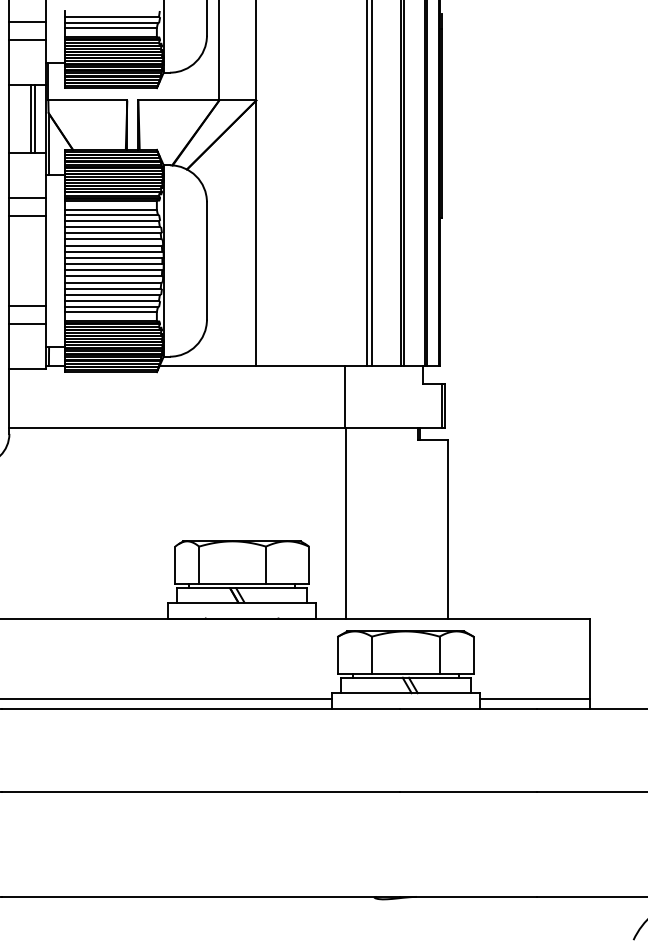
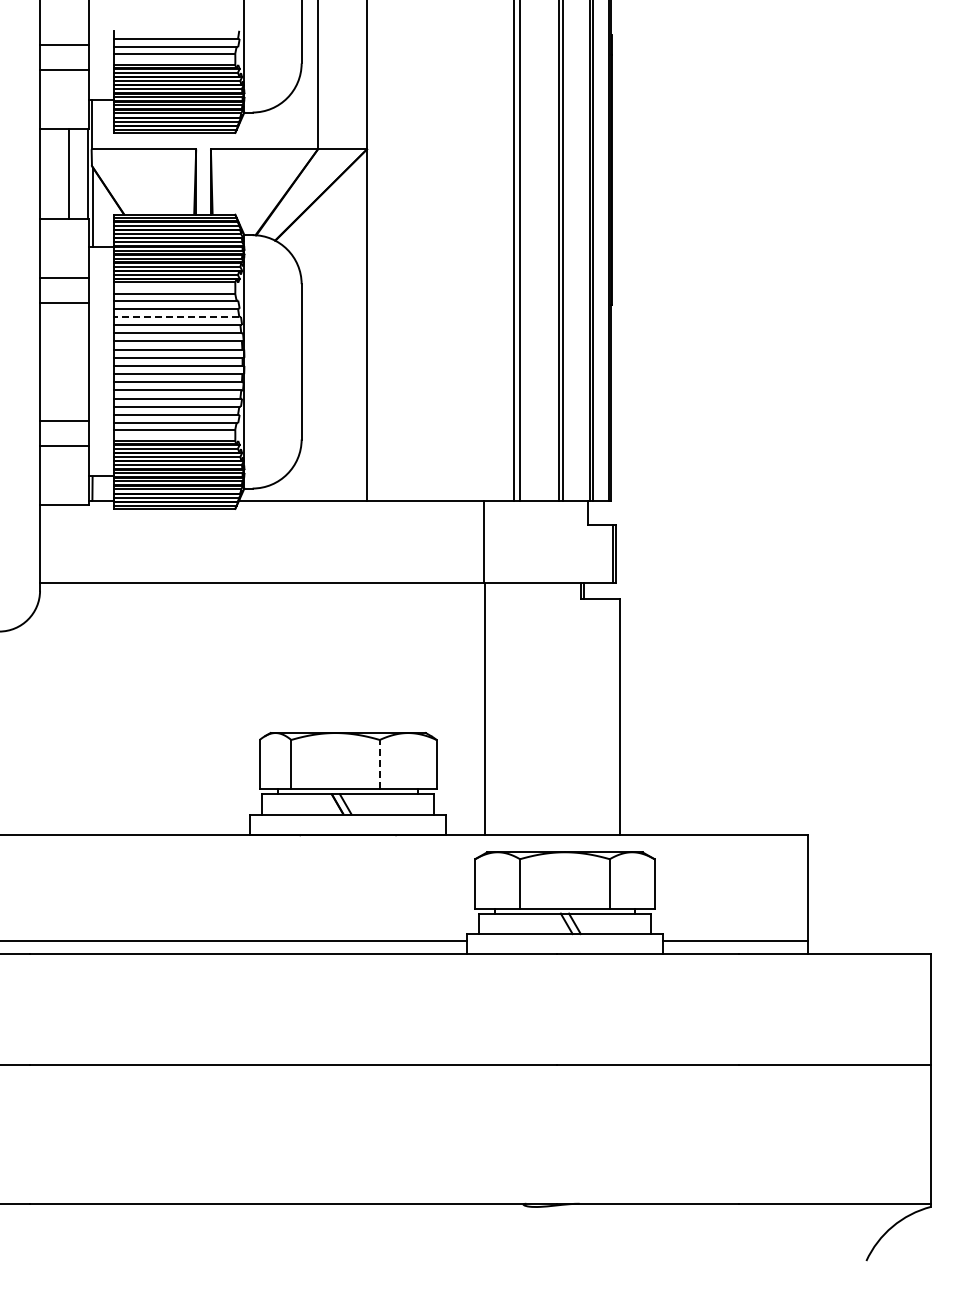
line: (34, 118) -> (73, 173), removed
line: (112, 226) -> (176, 316), solid -> dashed
line: (265, 565) -> (379, 764), solid -> dashed

